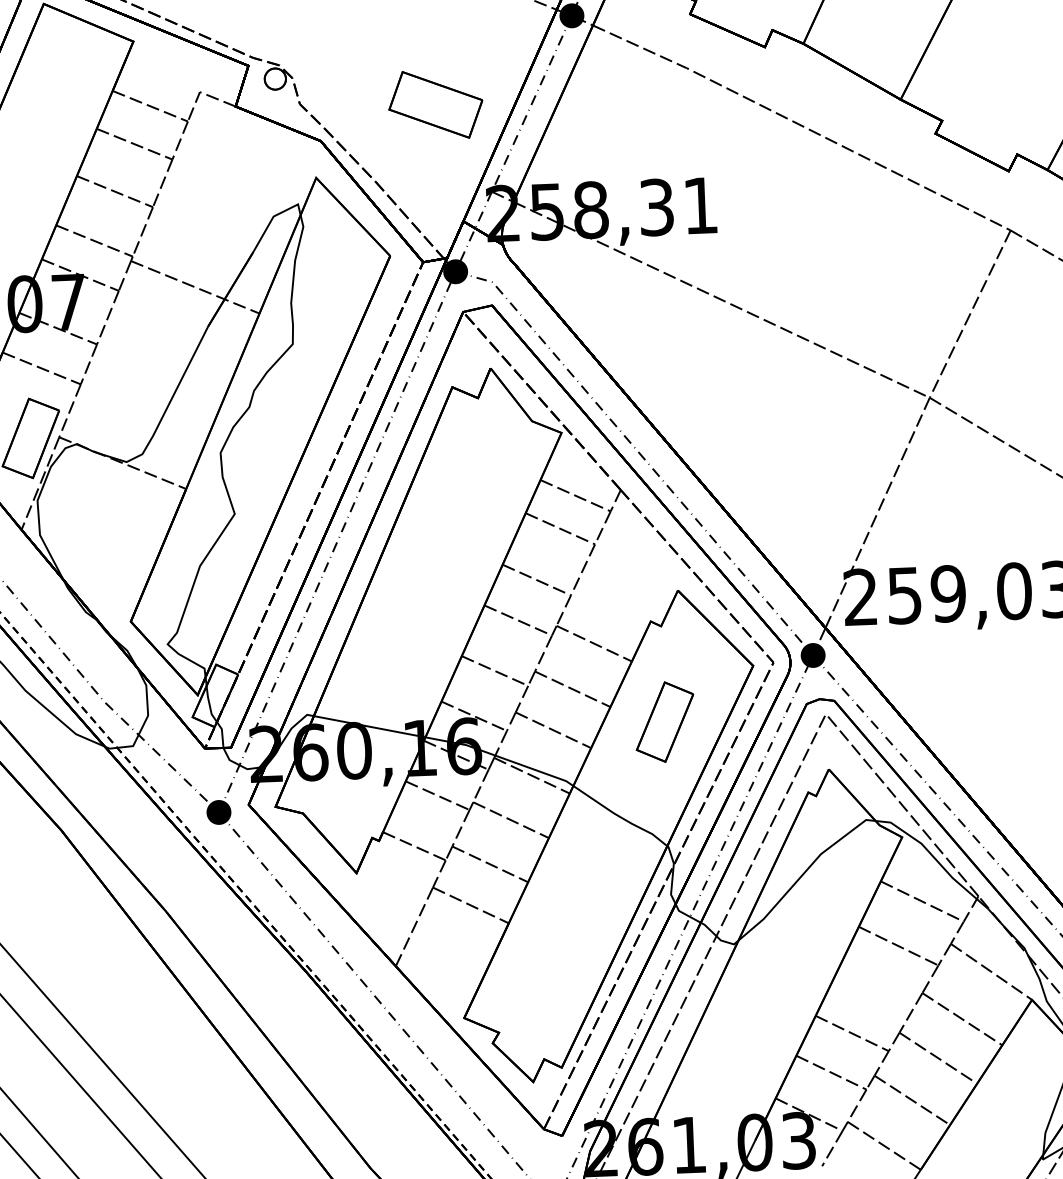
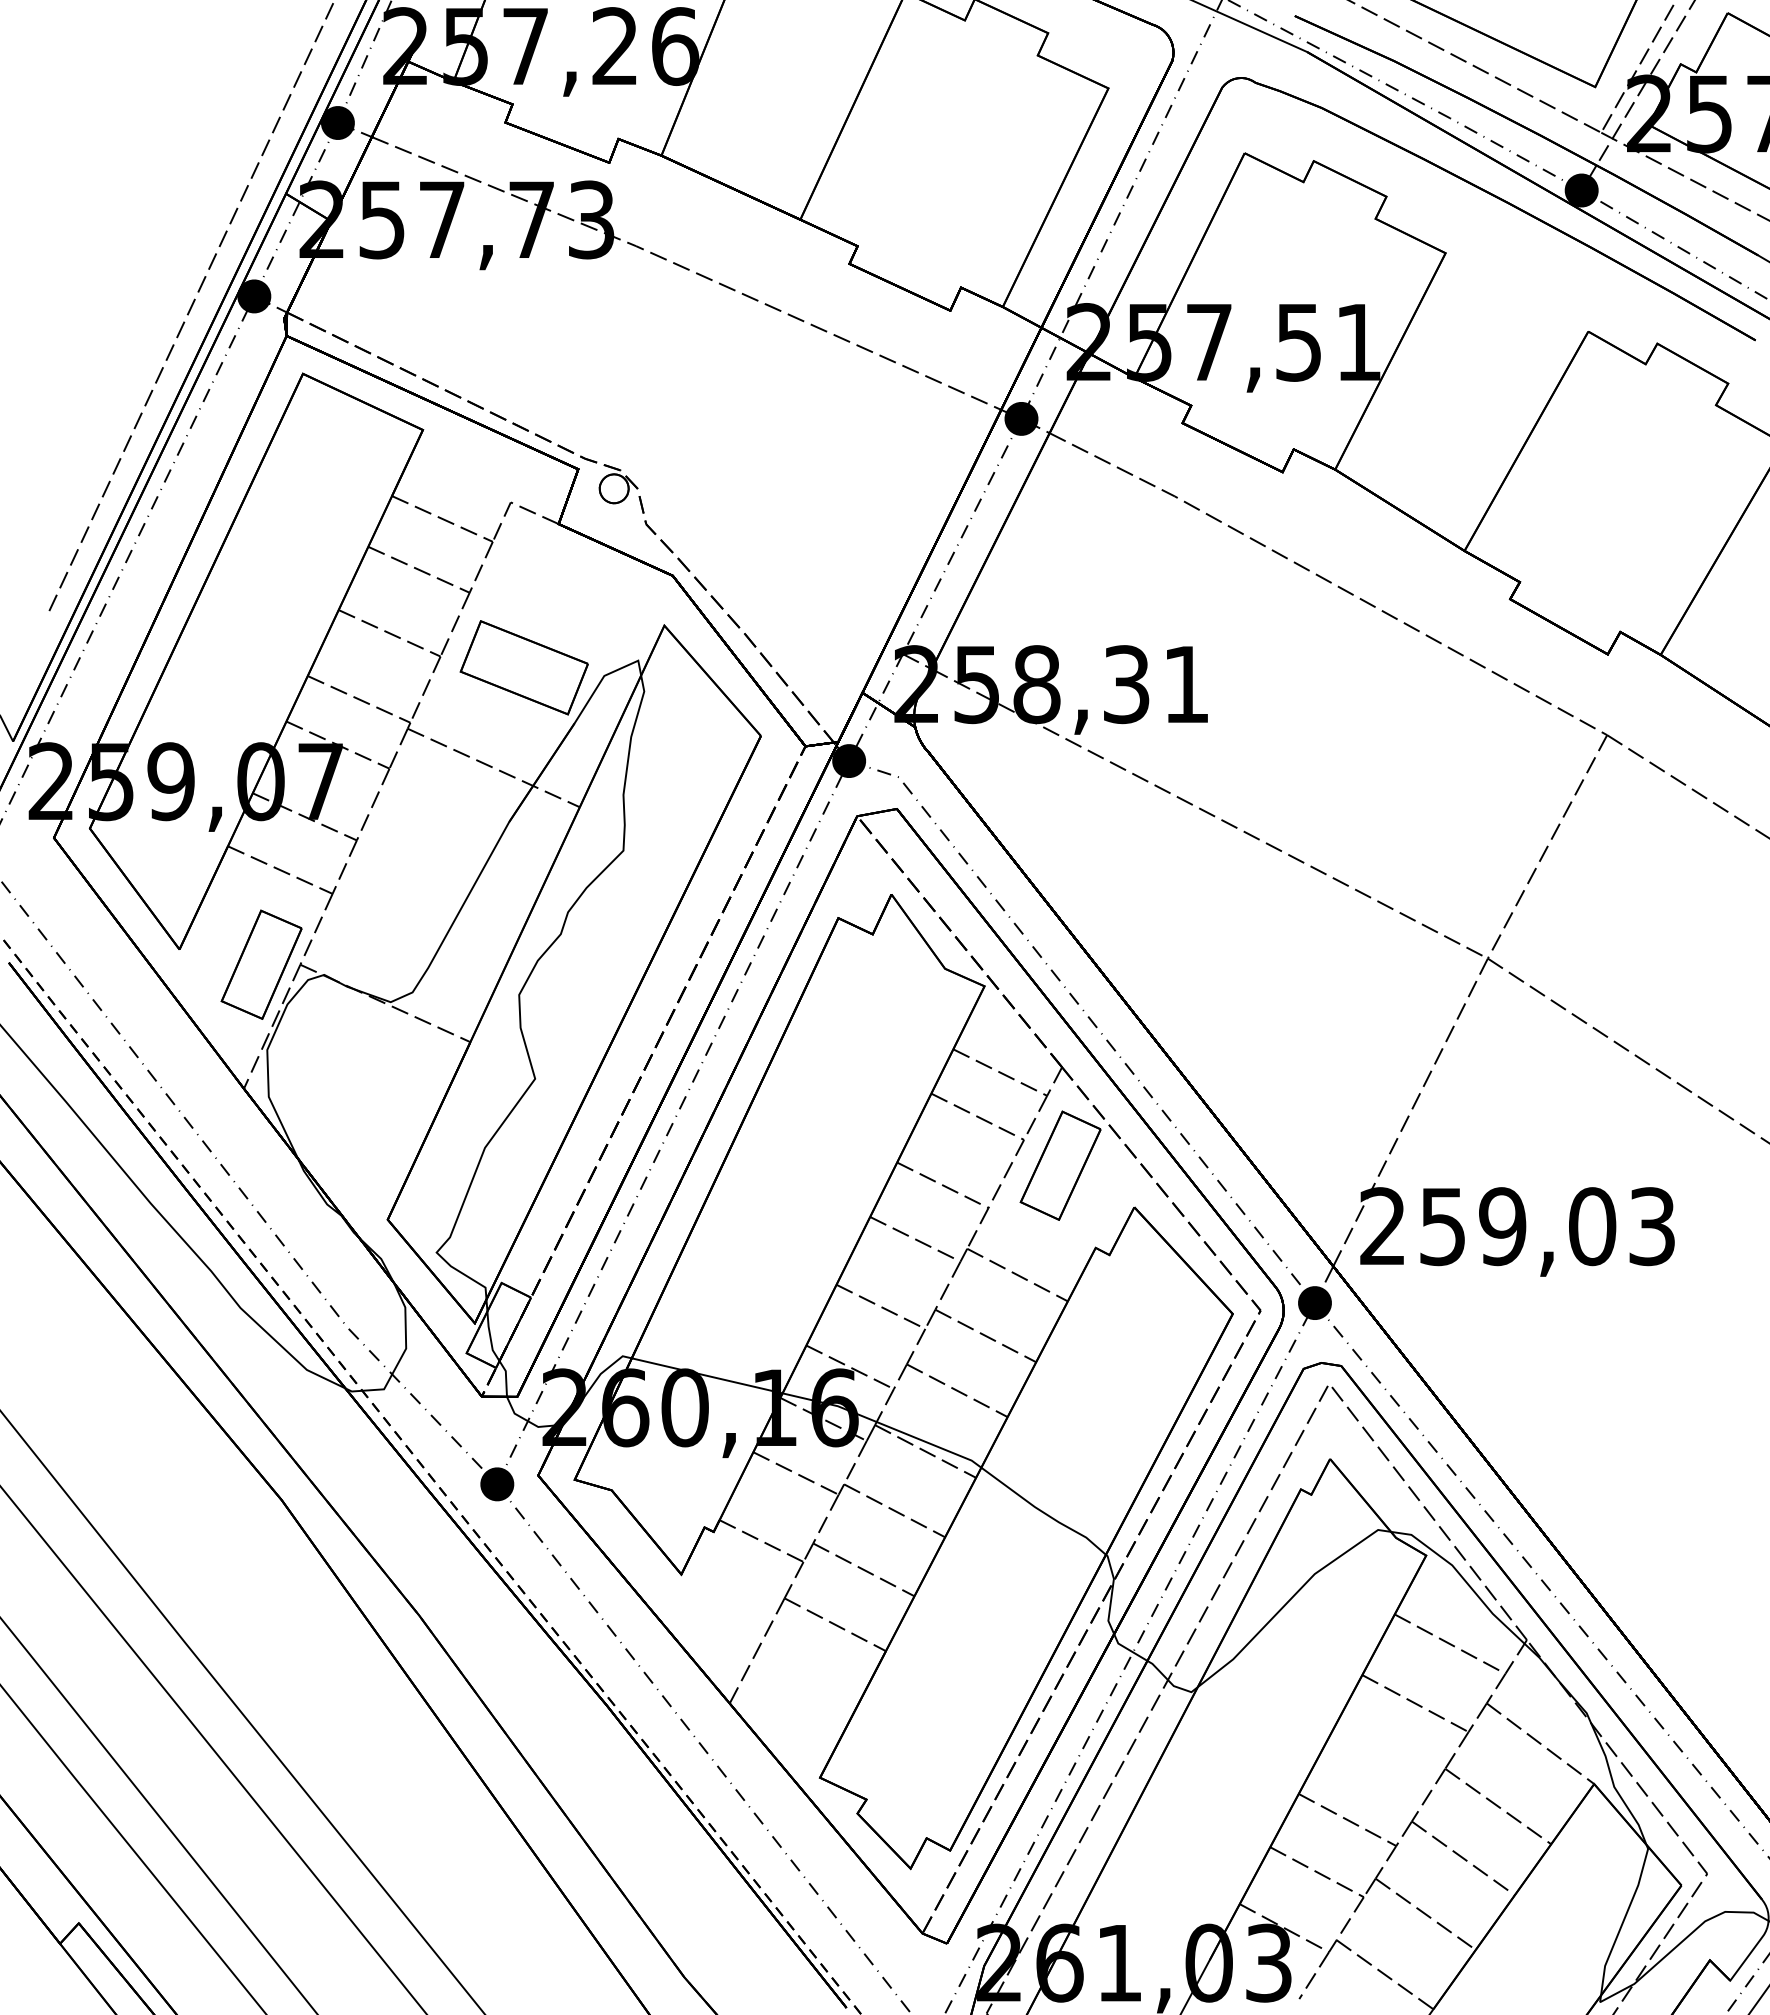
part: (435, 104) -> (523, 667), moved
part: (664, 721) -> (1060, 1165), moved

